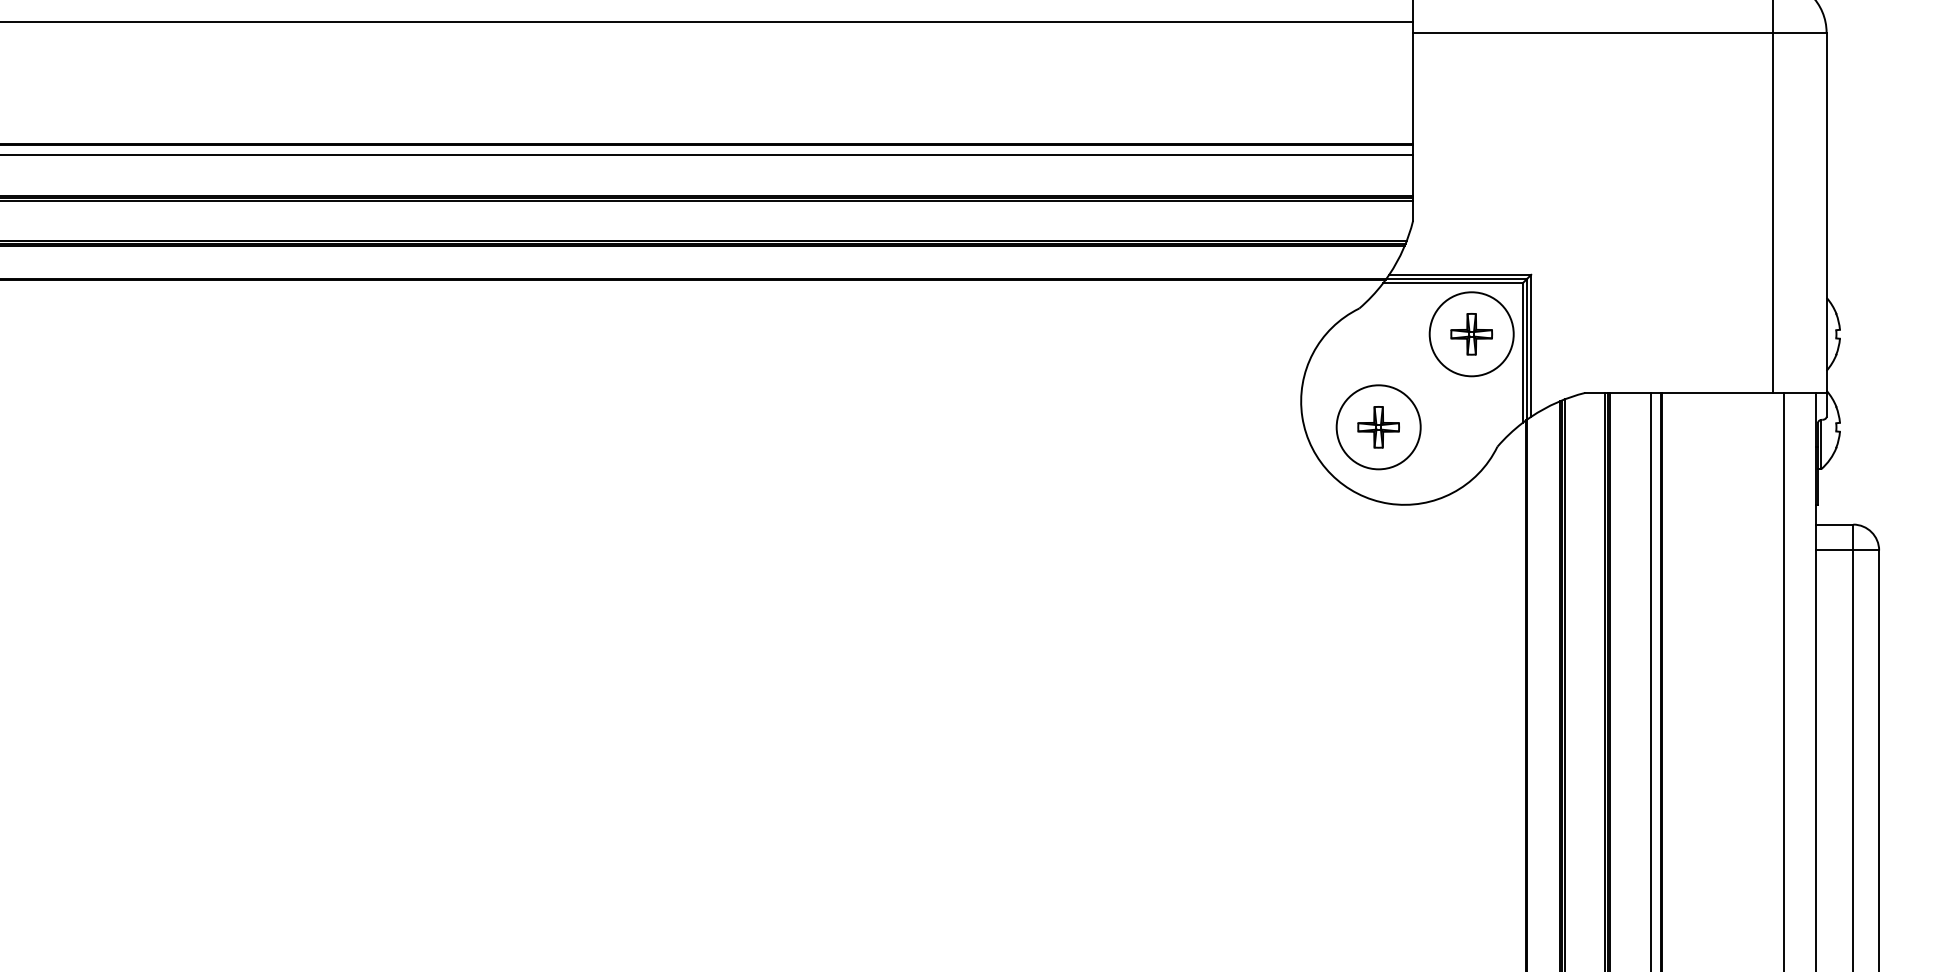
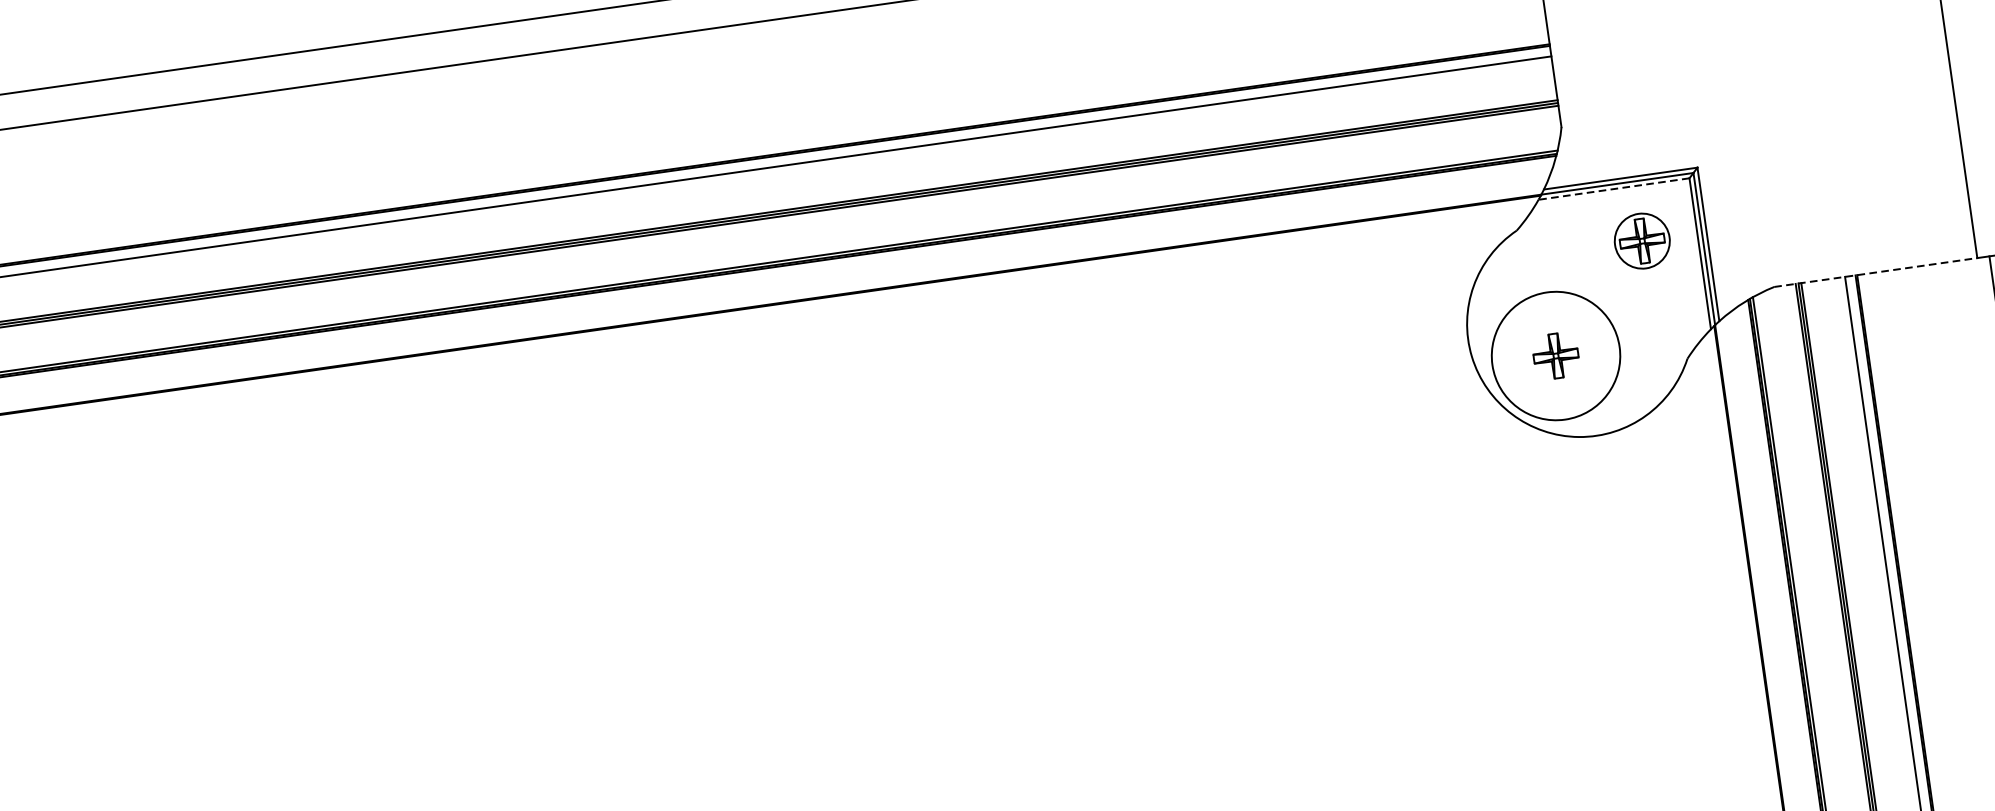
line: (1452, 283) -> (1613, 189), solid -> dashed
circle: (1471, 334) -> (1642, 241), size x0.6
line: (1679, 392) -> (1875, 272), solid -> dashed
circle: (1378, 427) -> (1555, 356), size x1.4

